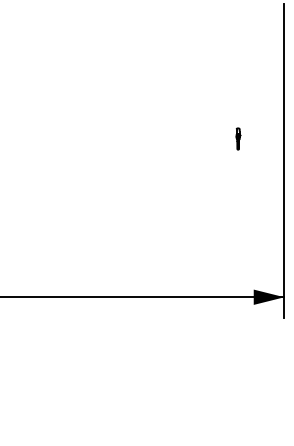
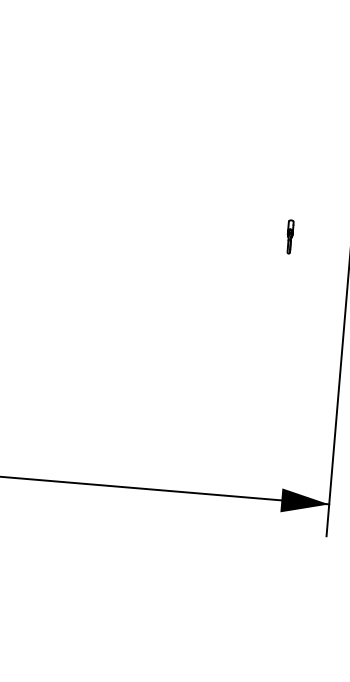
part: (238, 138) -> (290, 236), moved

